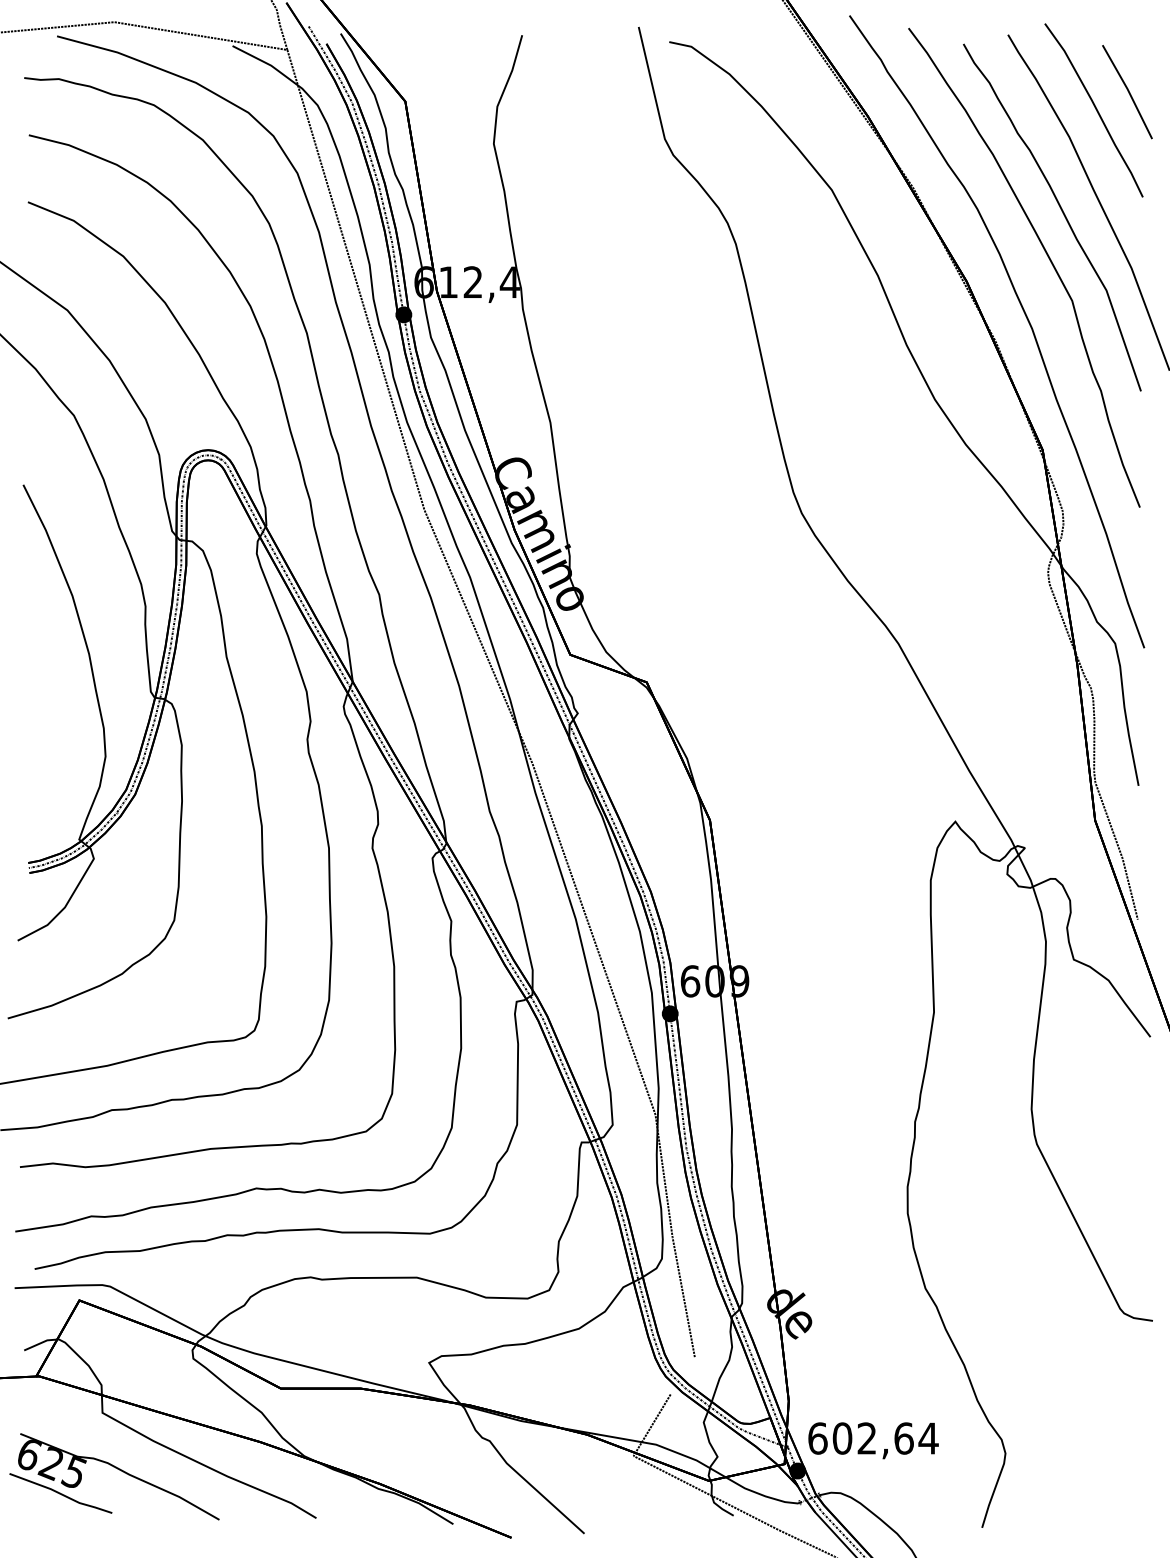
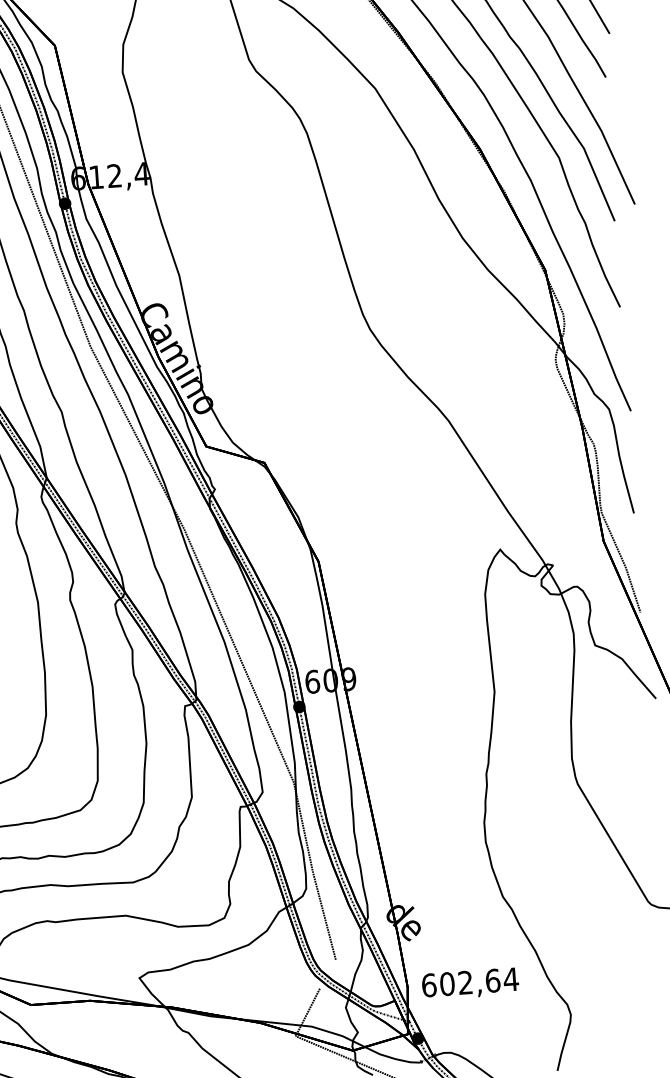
text: (873, 1440) -> (470, 983), moved

